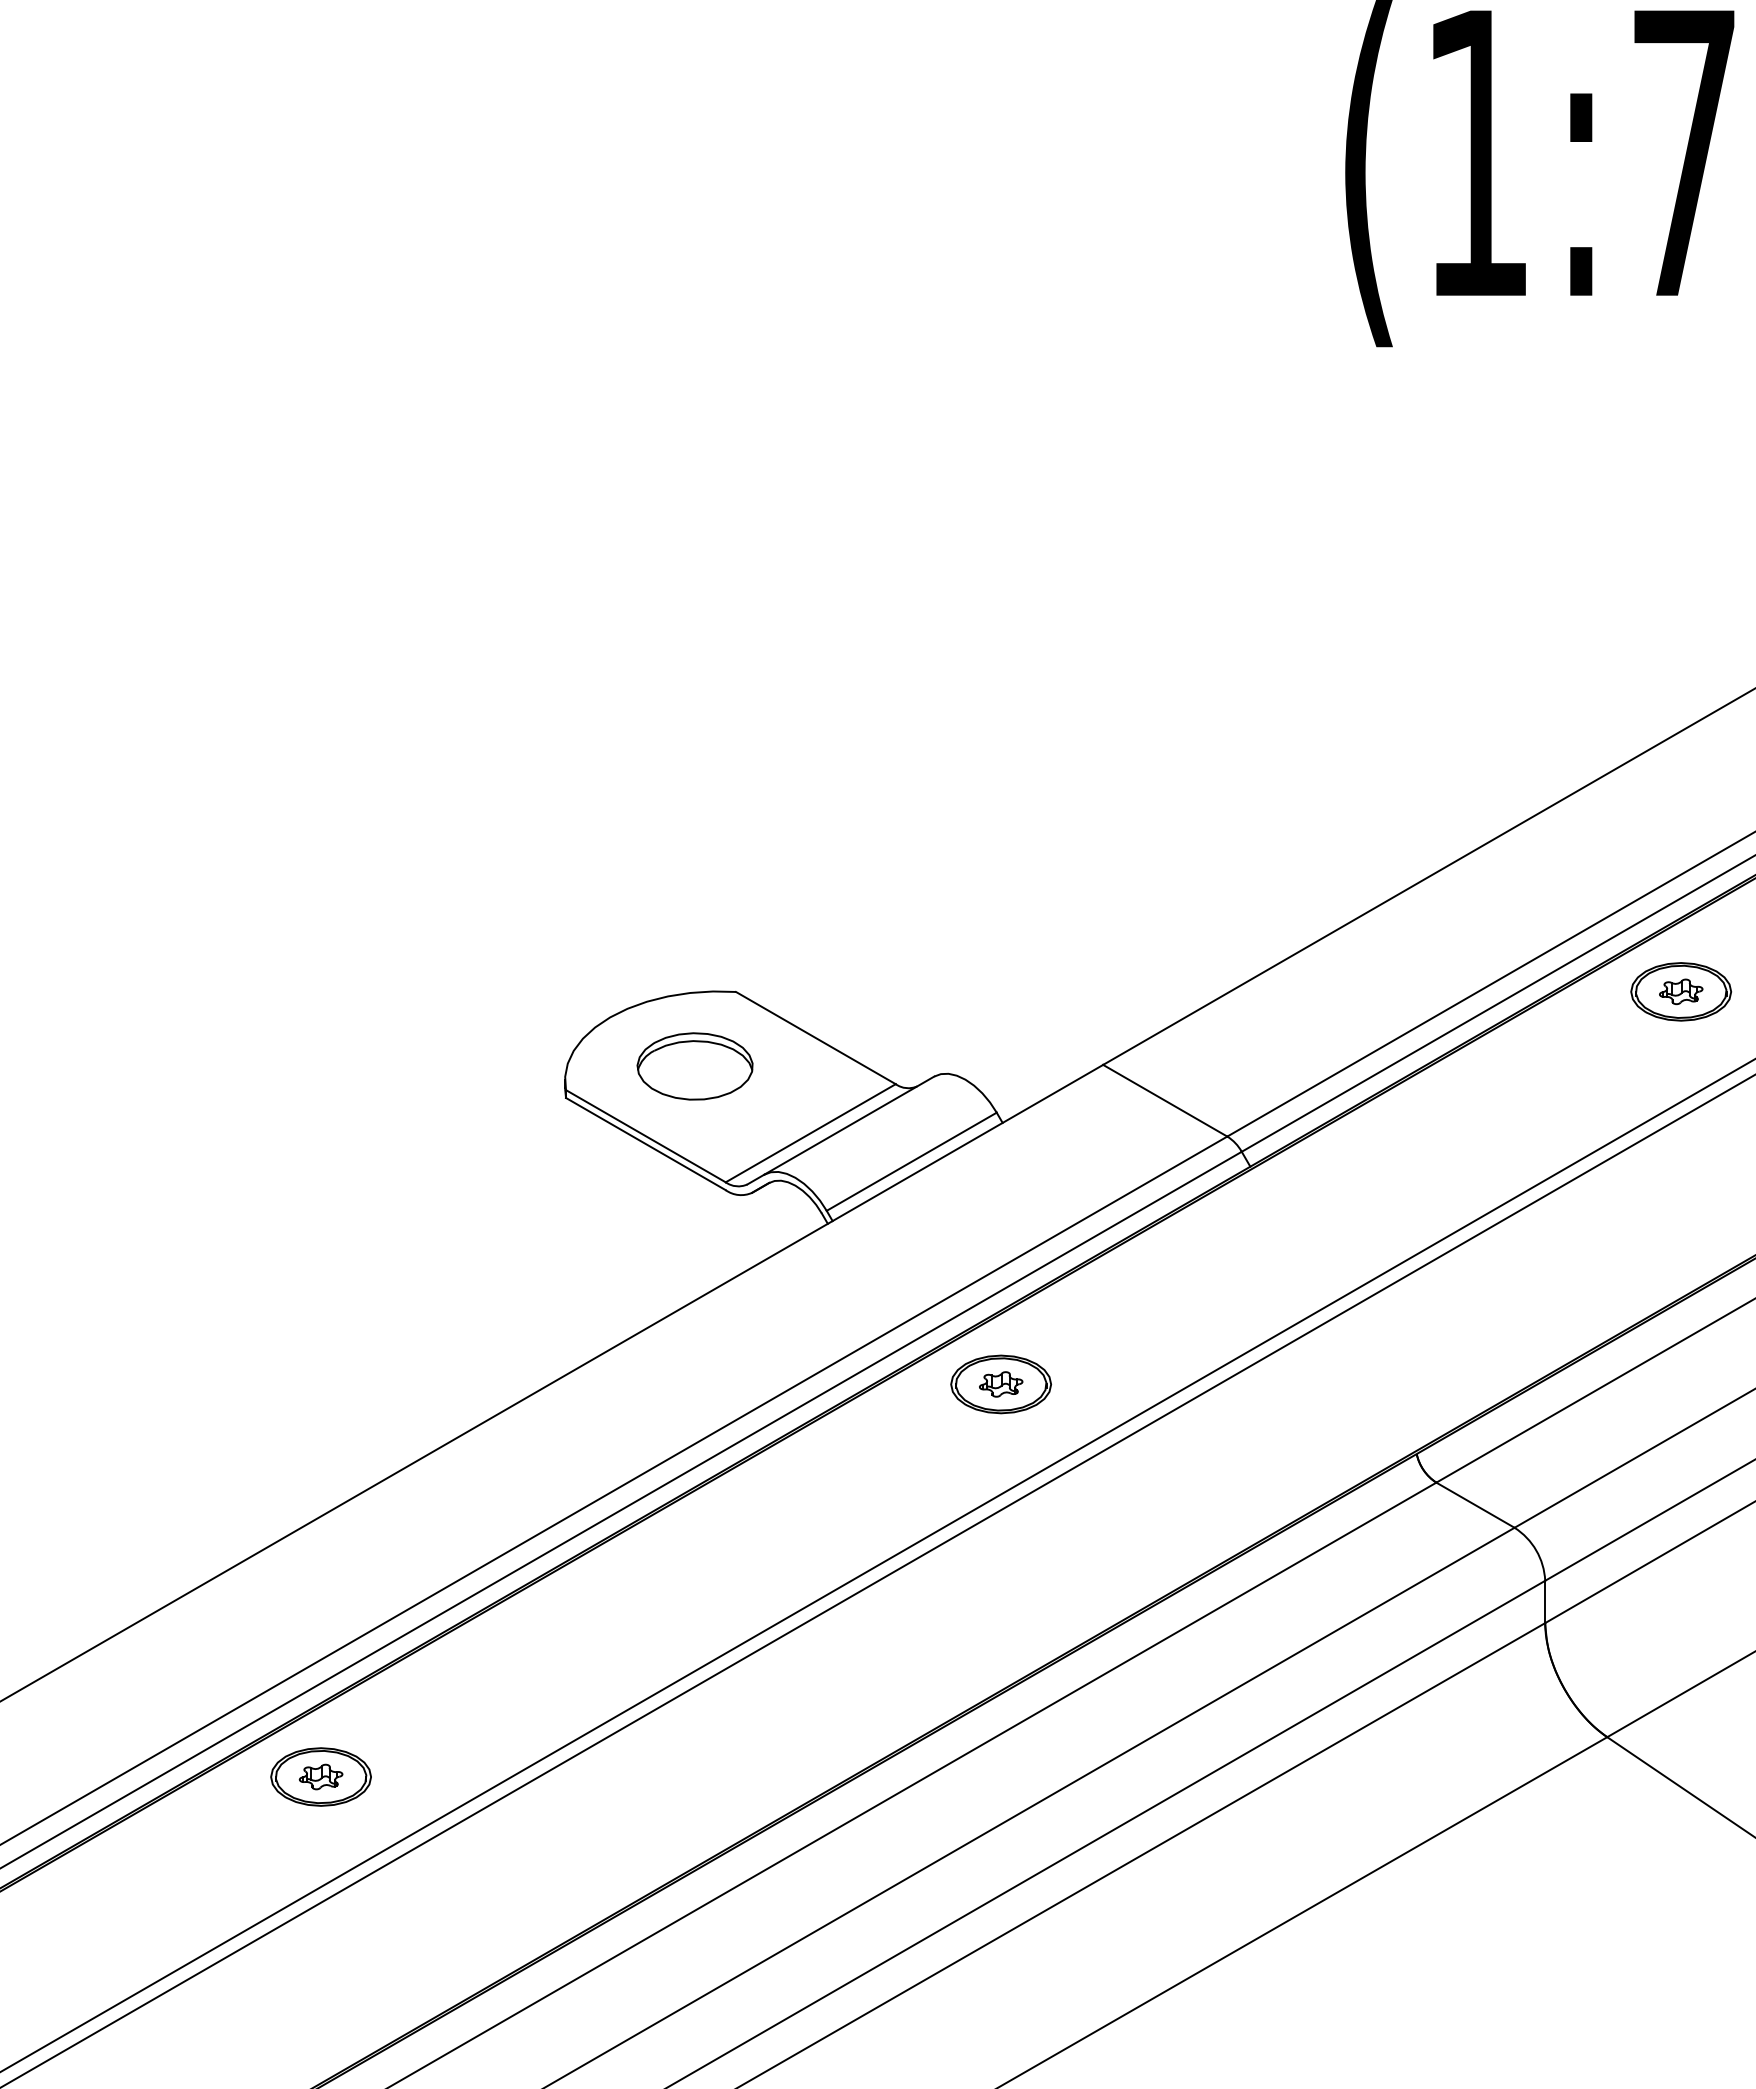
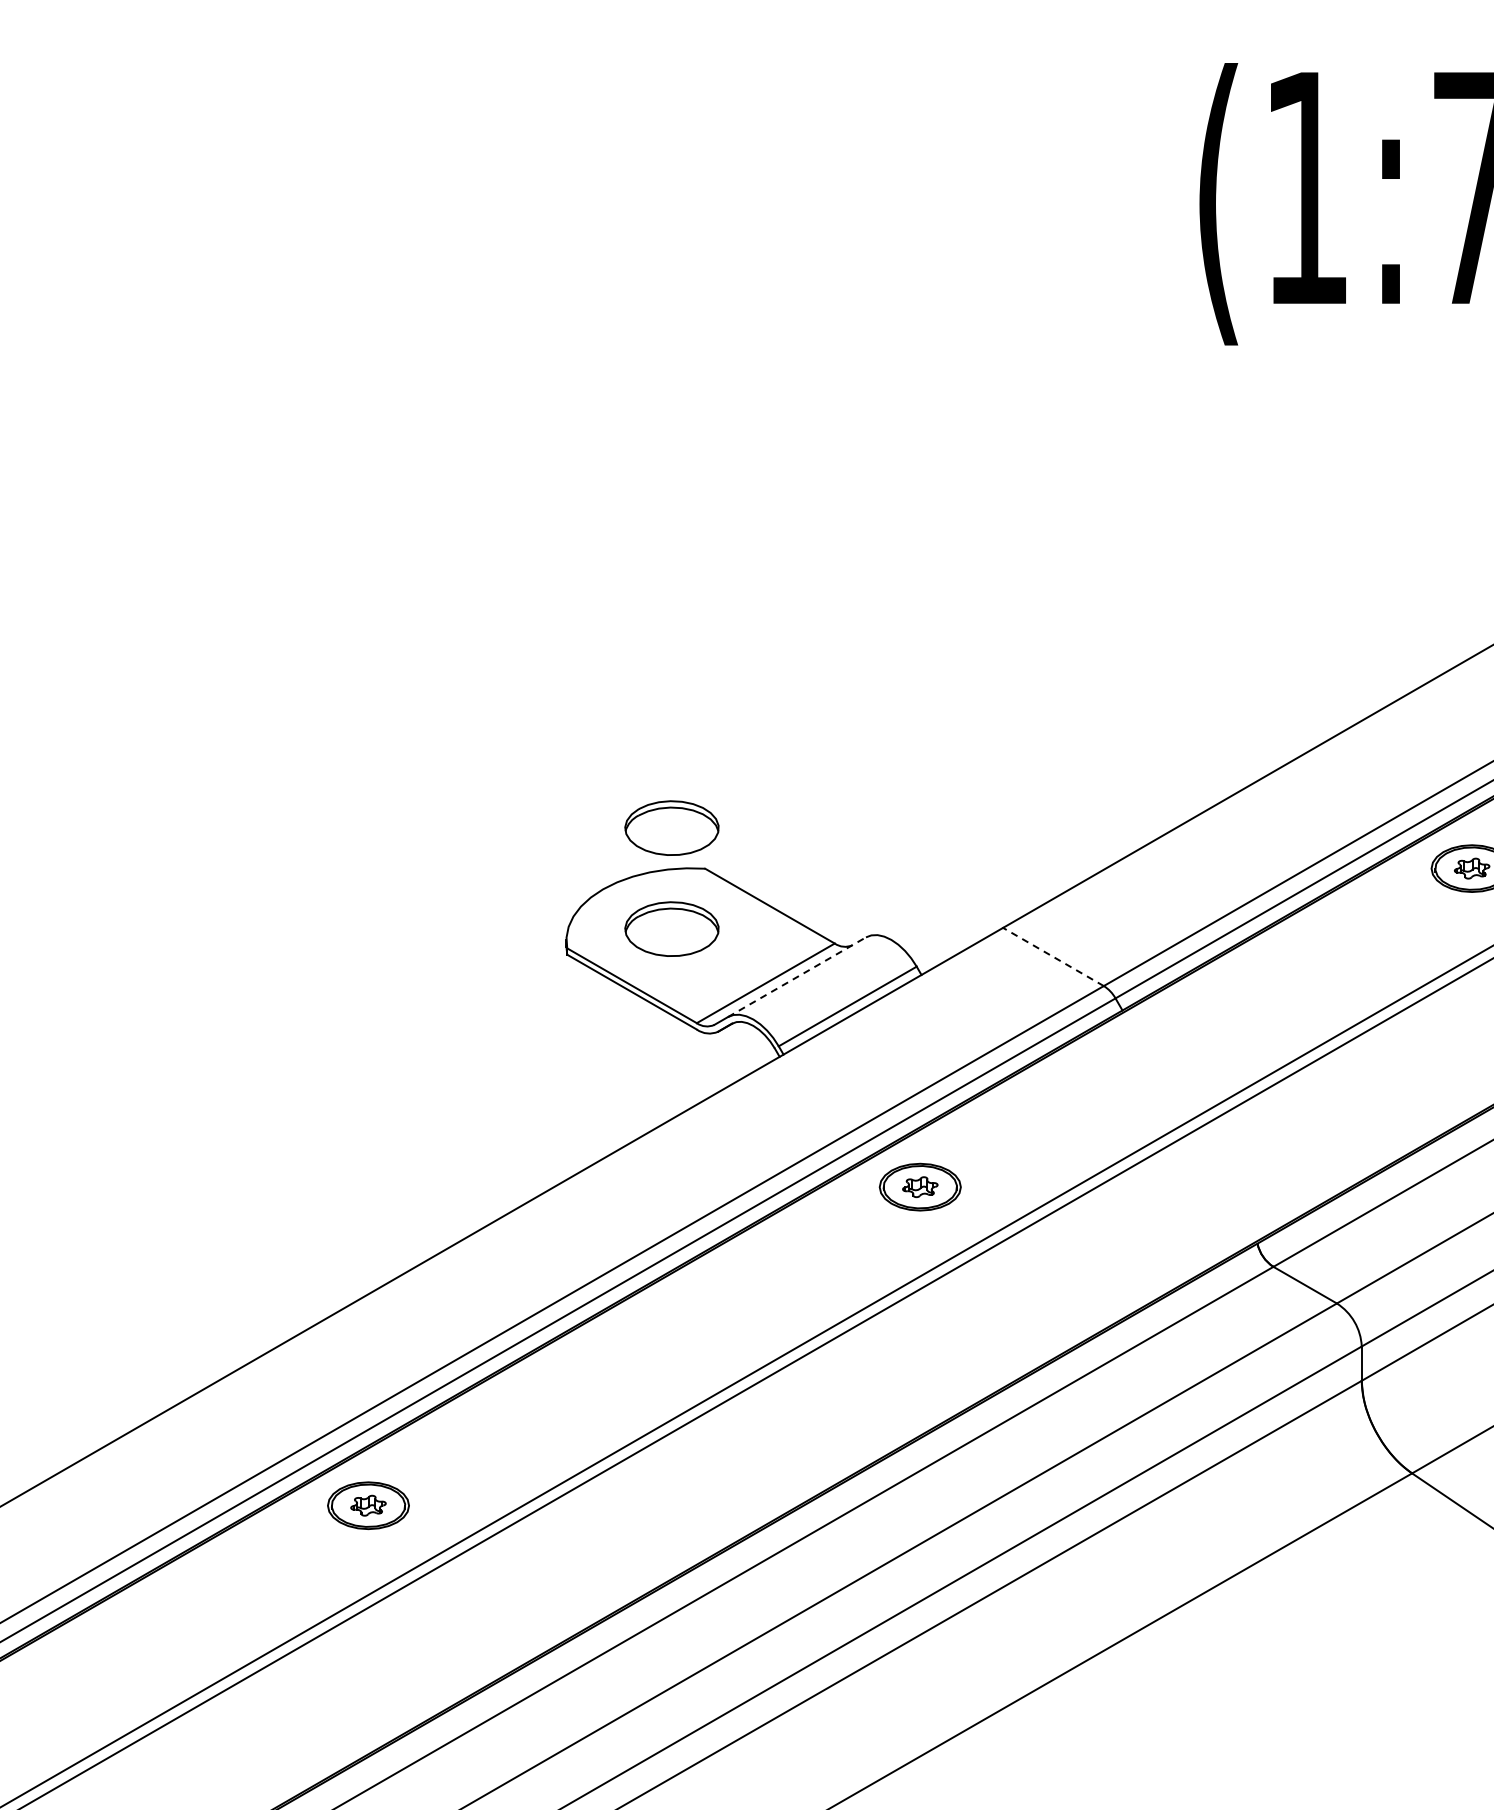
part: (694, 941) -> (671, 827), added
line: (1165, 1100) -> (1053, 956), solid -> dashed
line: (849, 1126) -> (797, 977), solid -> dashed

